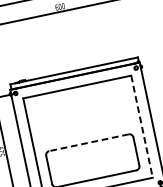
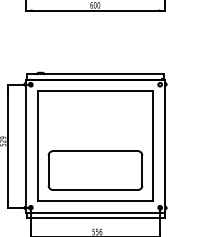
line: (142, 126) -> (153, 146), dashed -> solid
line: (89, 143) -> (95, 151), dashed -> solid

